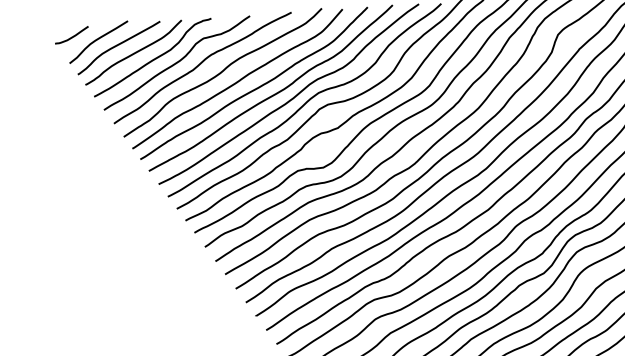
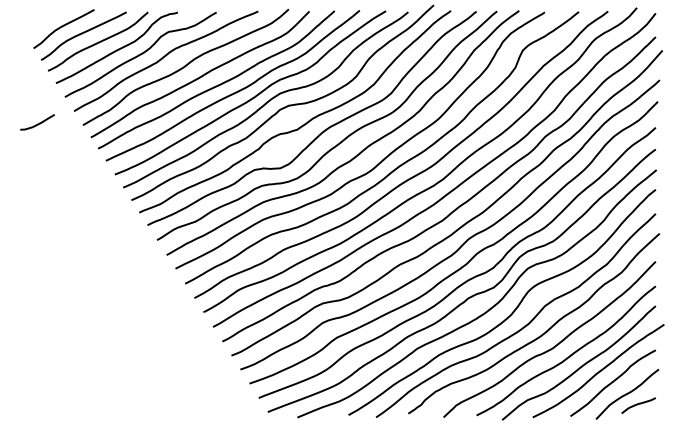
curve: (71, 36) -> (37, 123), moved

